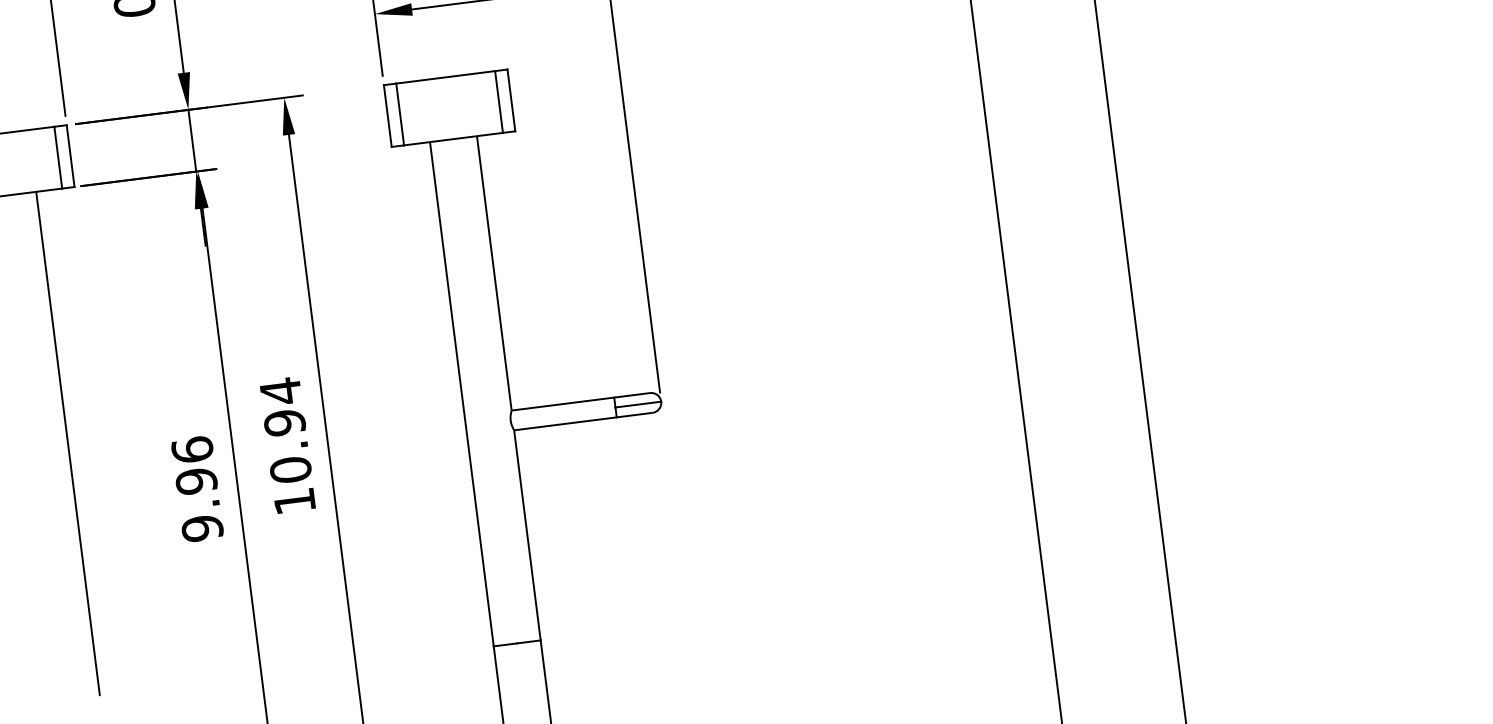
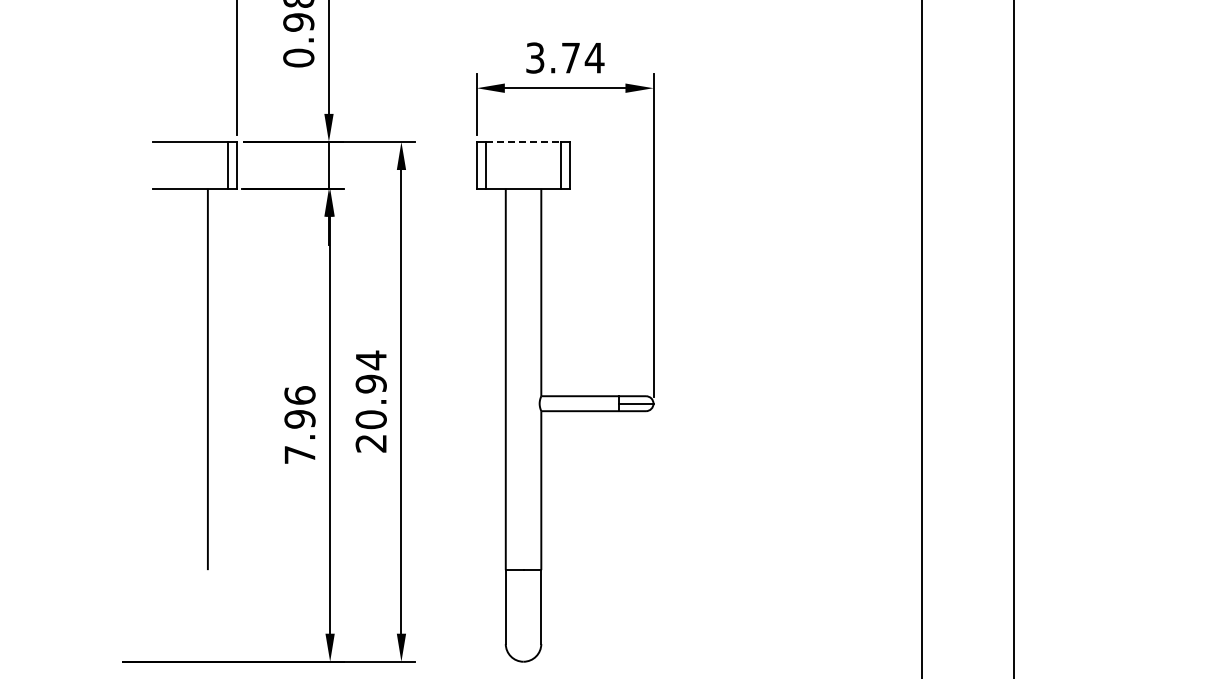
line: (446, 76) -> (524, 141), solid -> dashed
text: (293, 501) -> (370, 443), 10.94 -> 20.94
text: (201, 527) -> (299, 454), 9.96 -> 7.96

